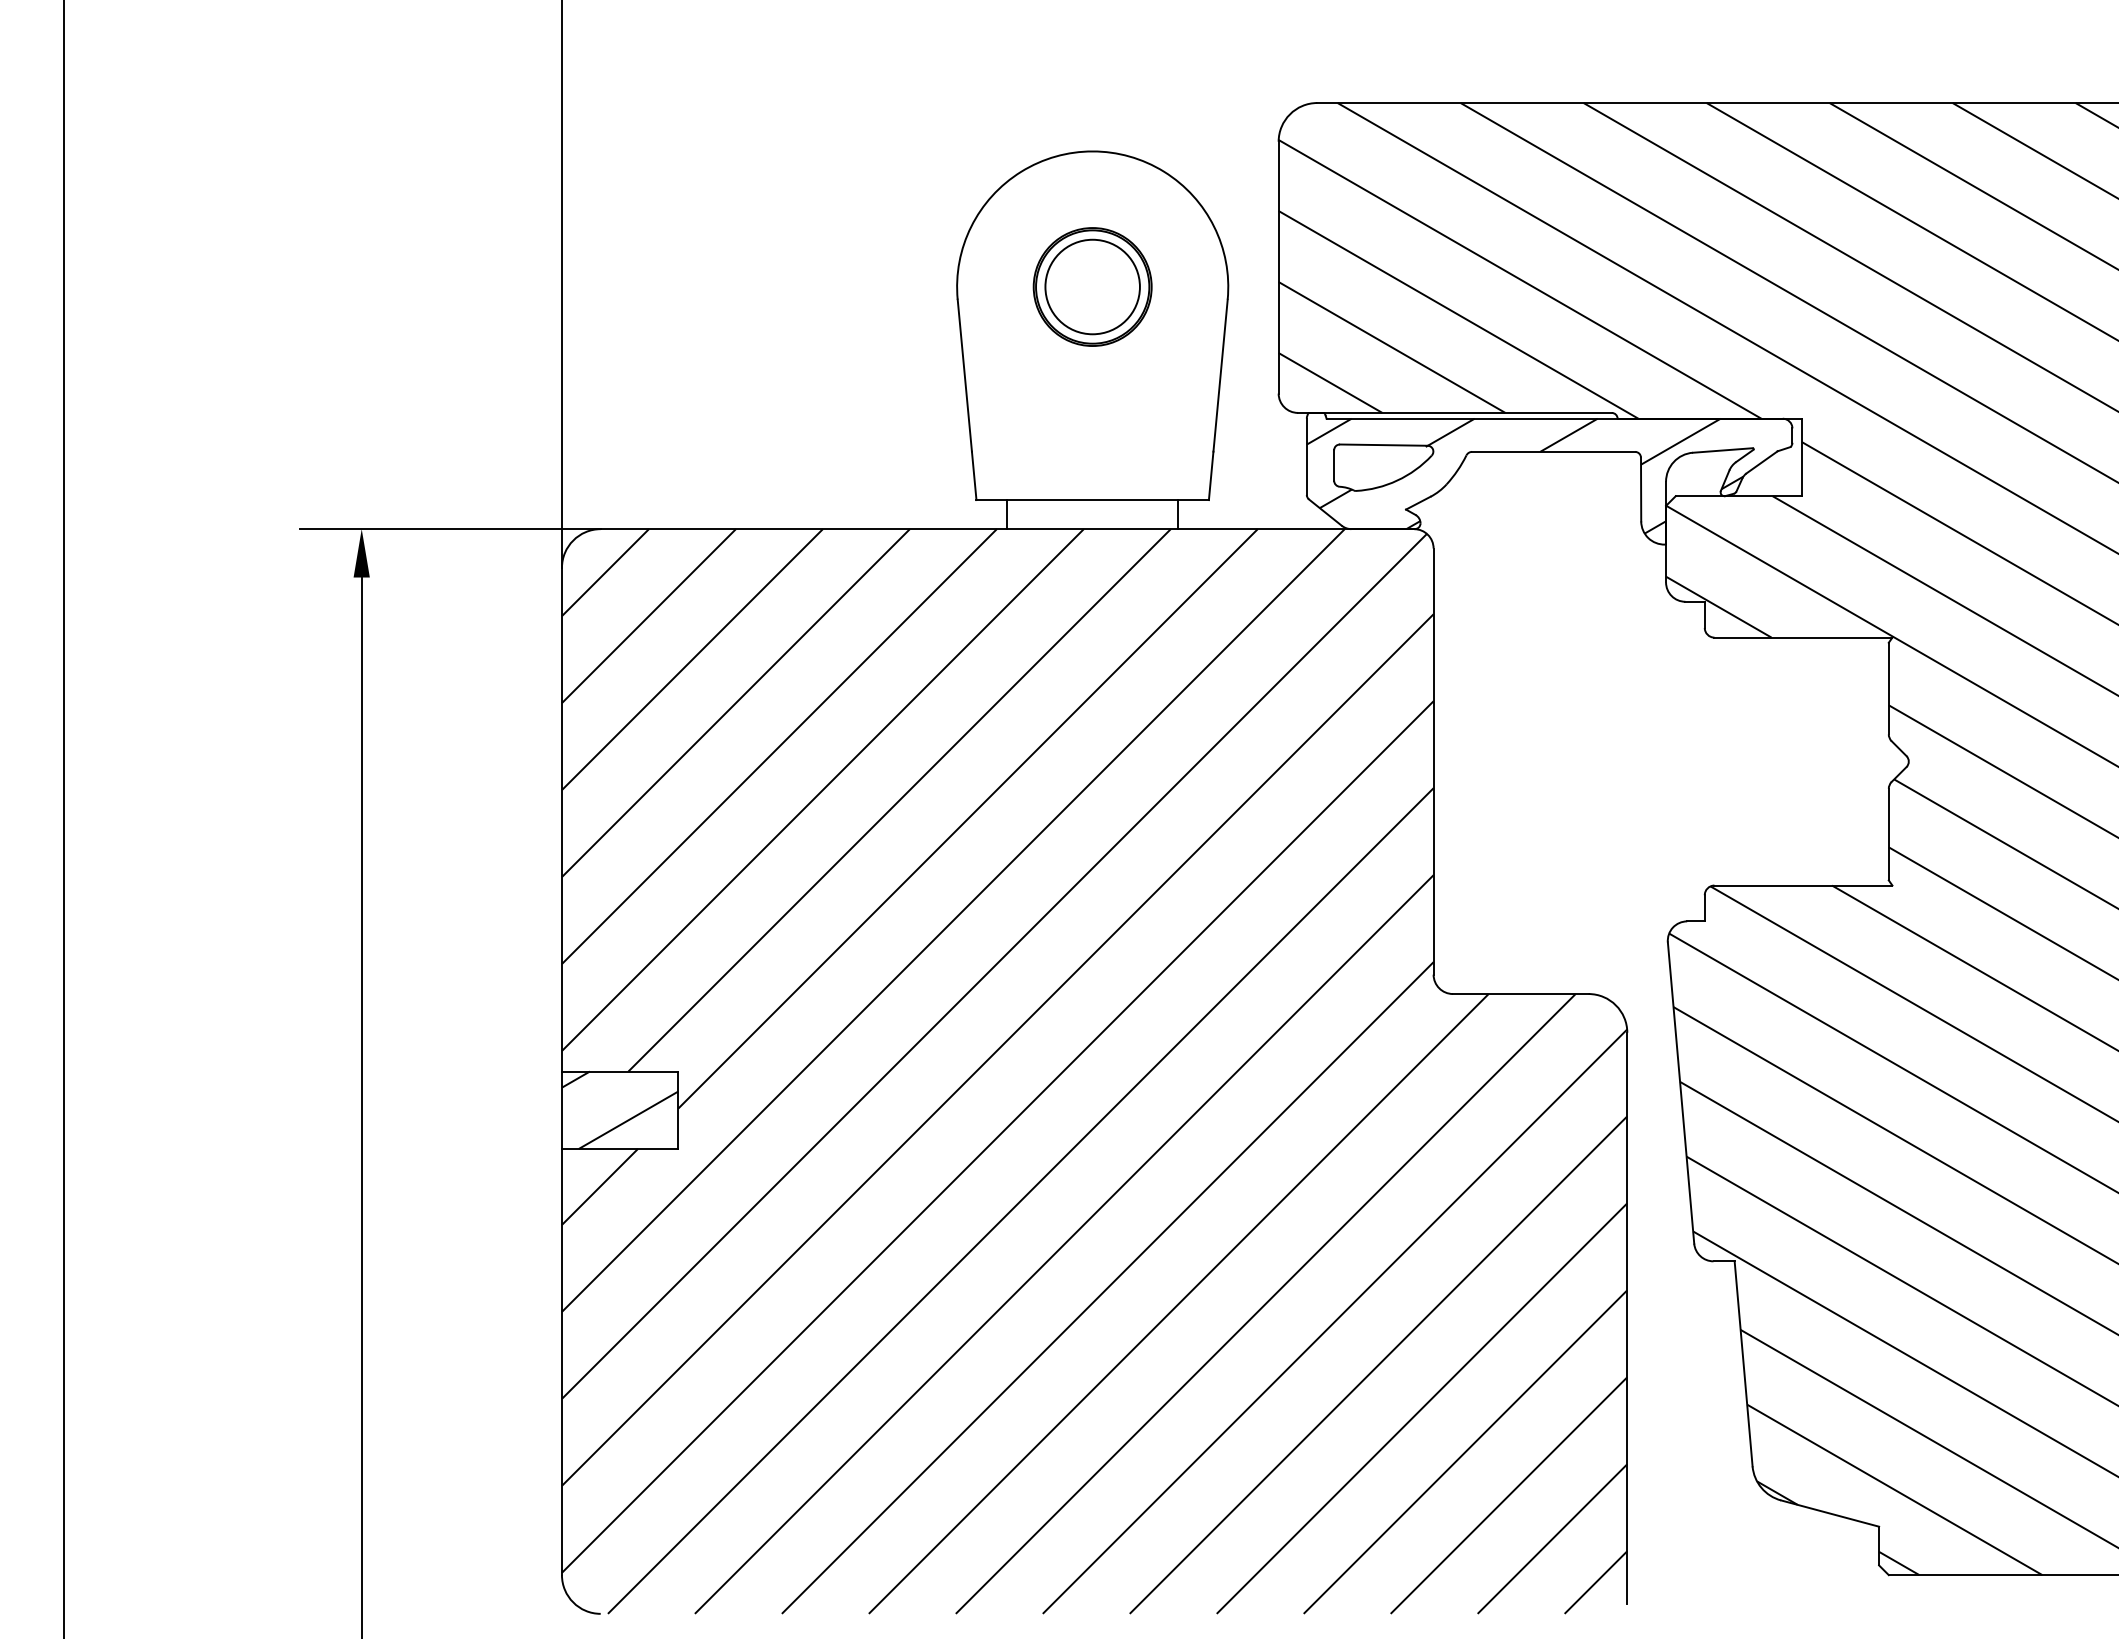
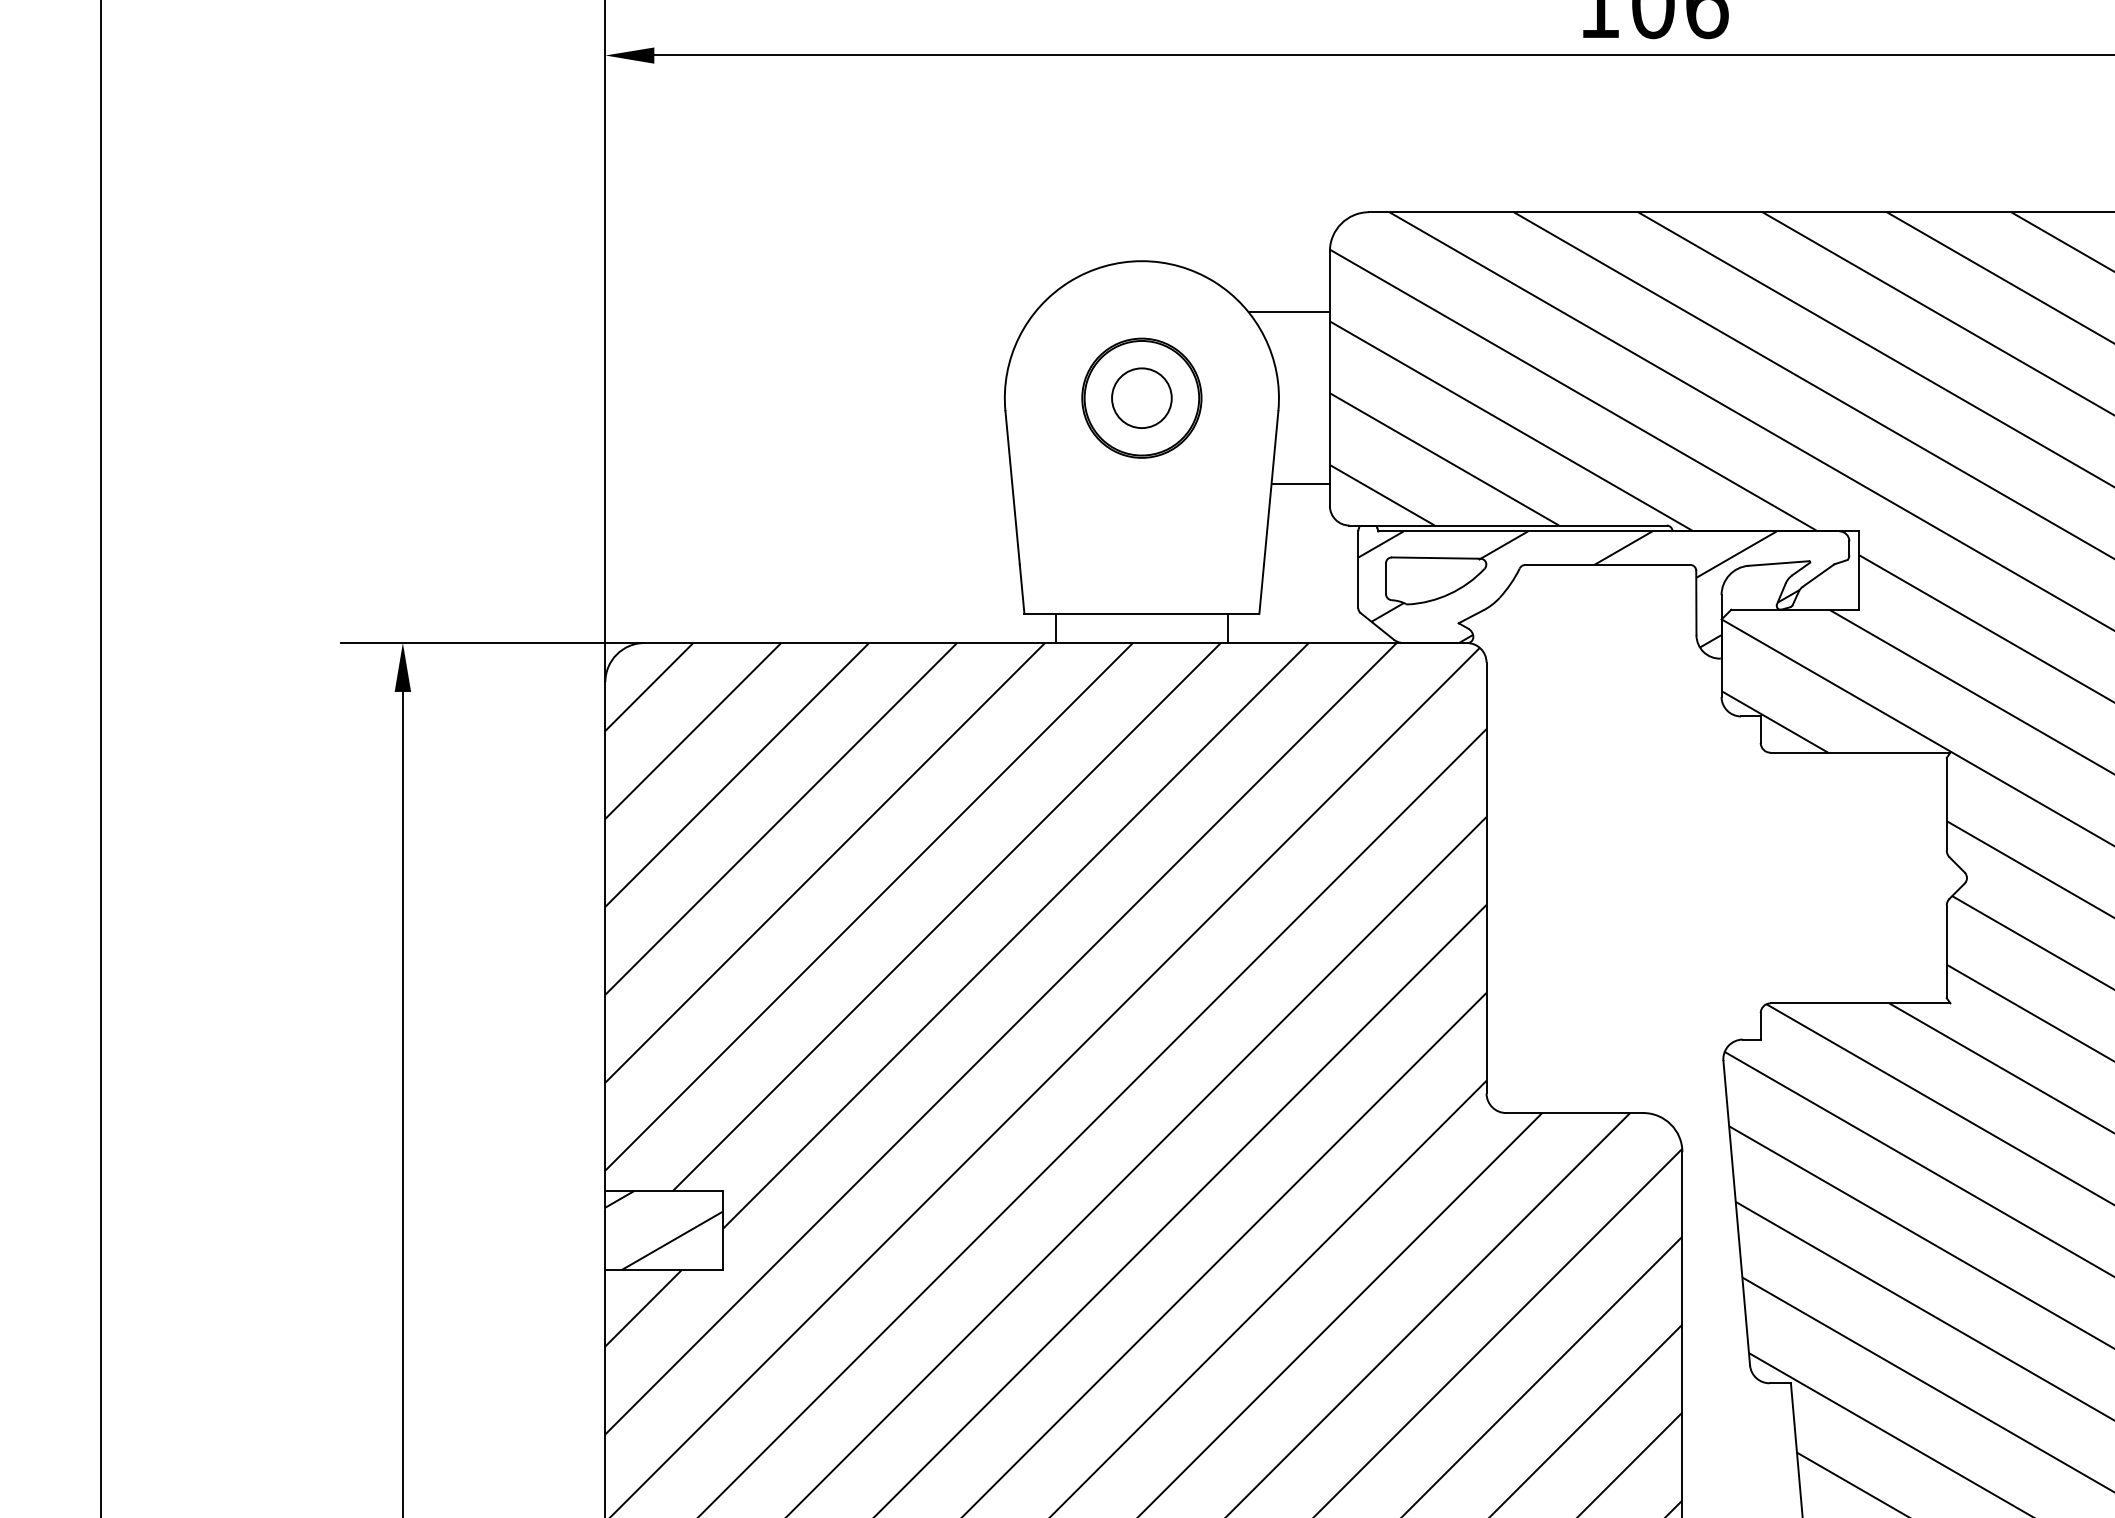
line: (1238, 201) -> (1289, 311), added
circle: (1092, 286) -> (1141, 397), size x0.62
line: (1249, 372) -> (1300, 484), added

